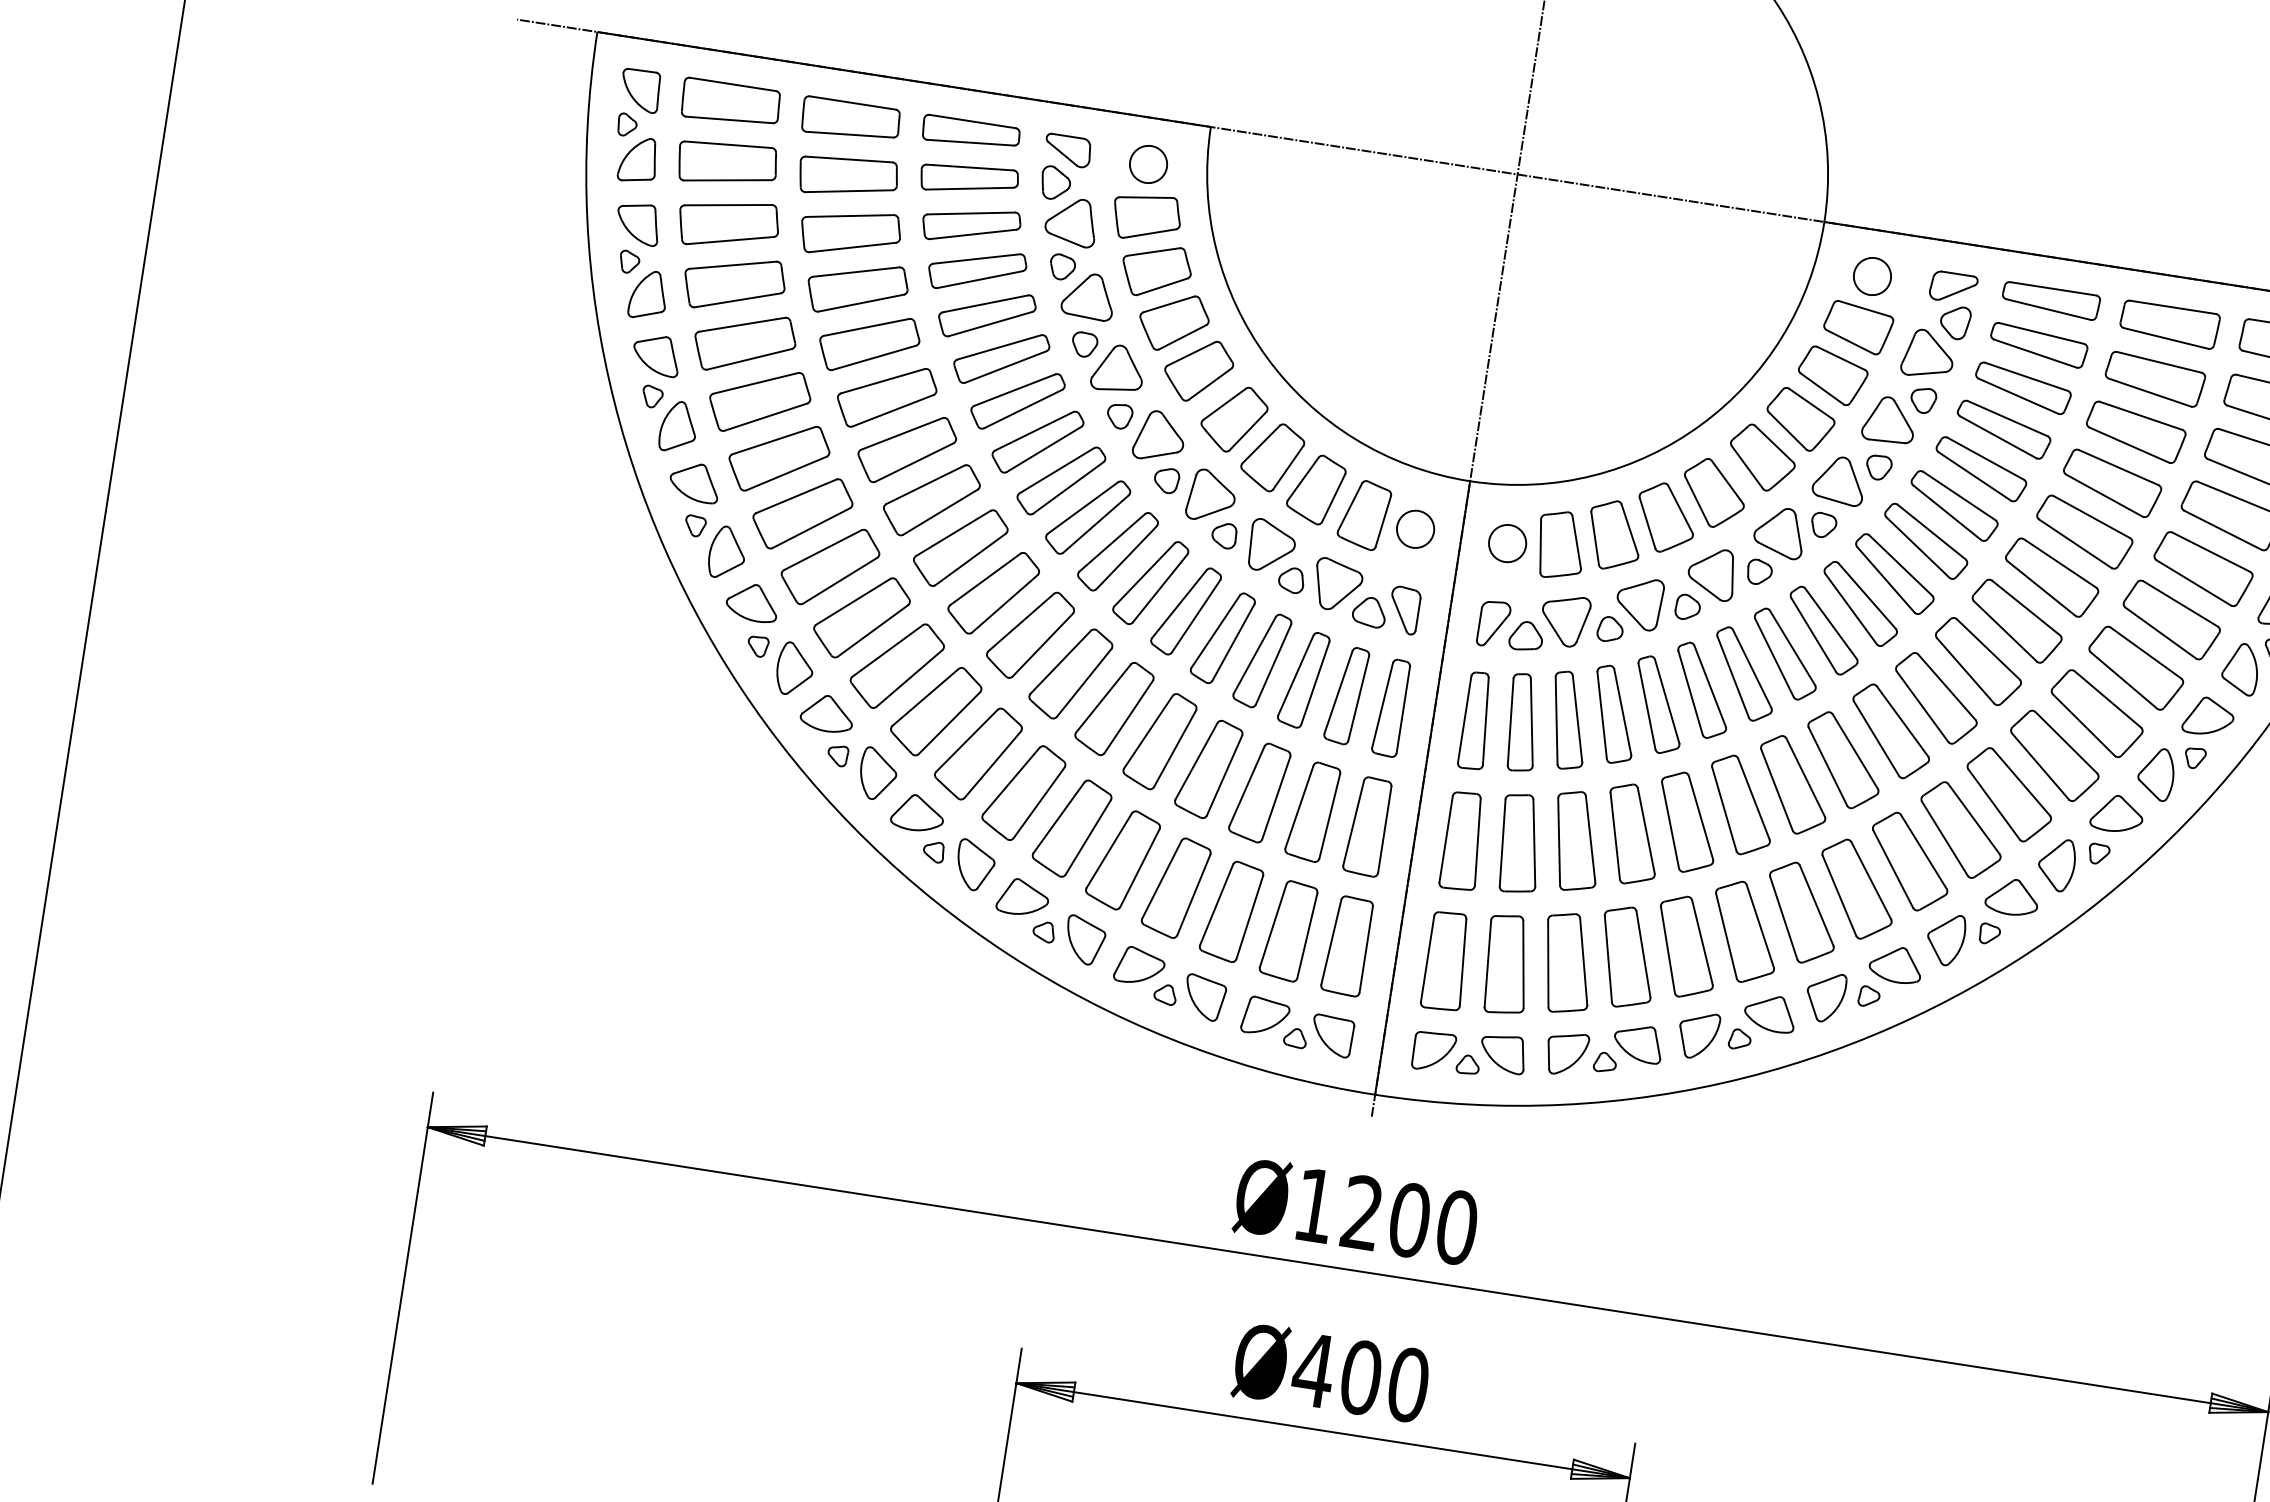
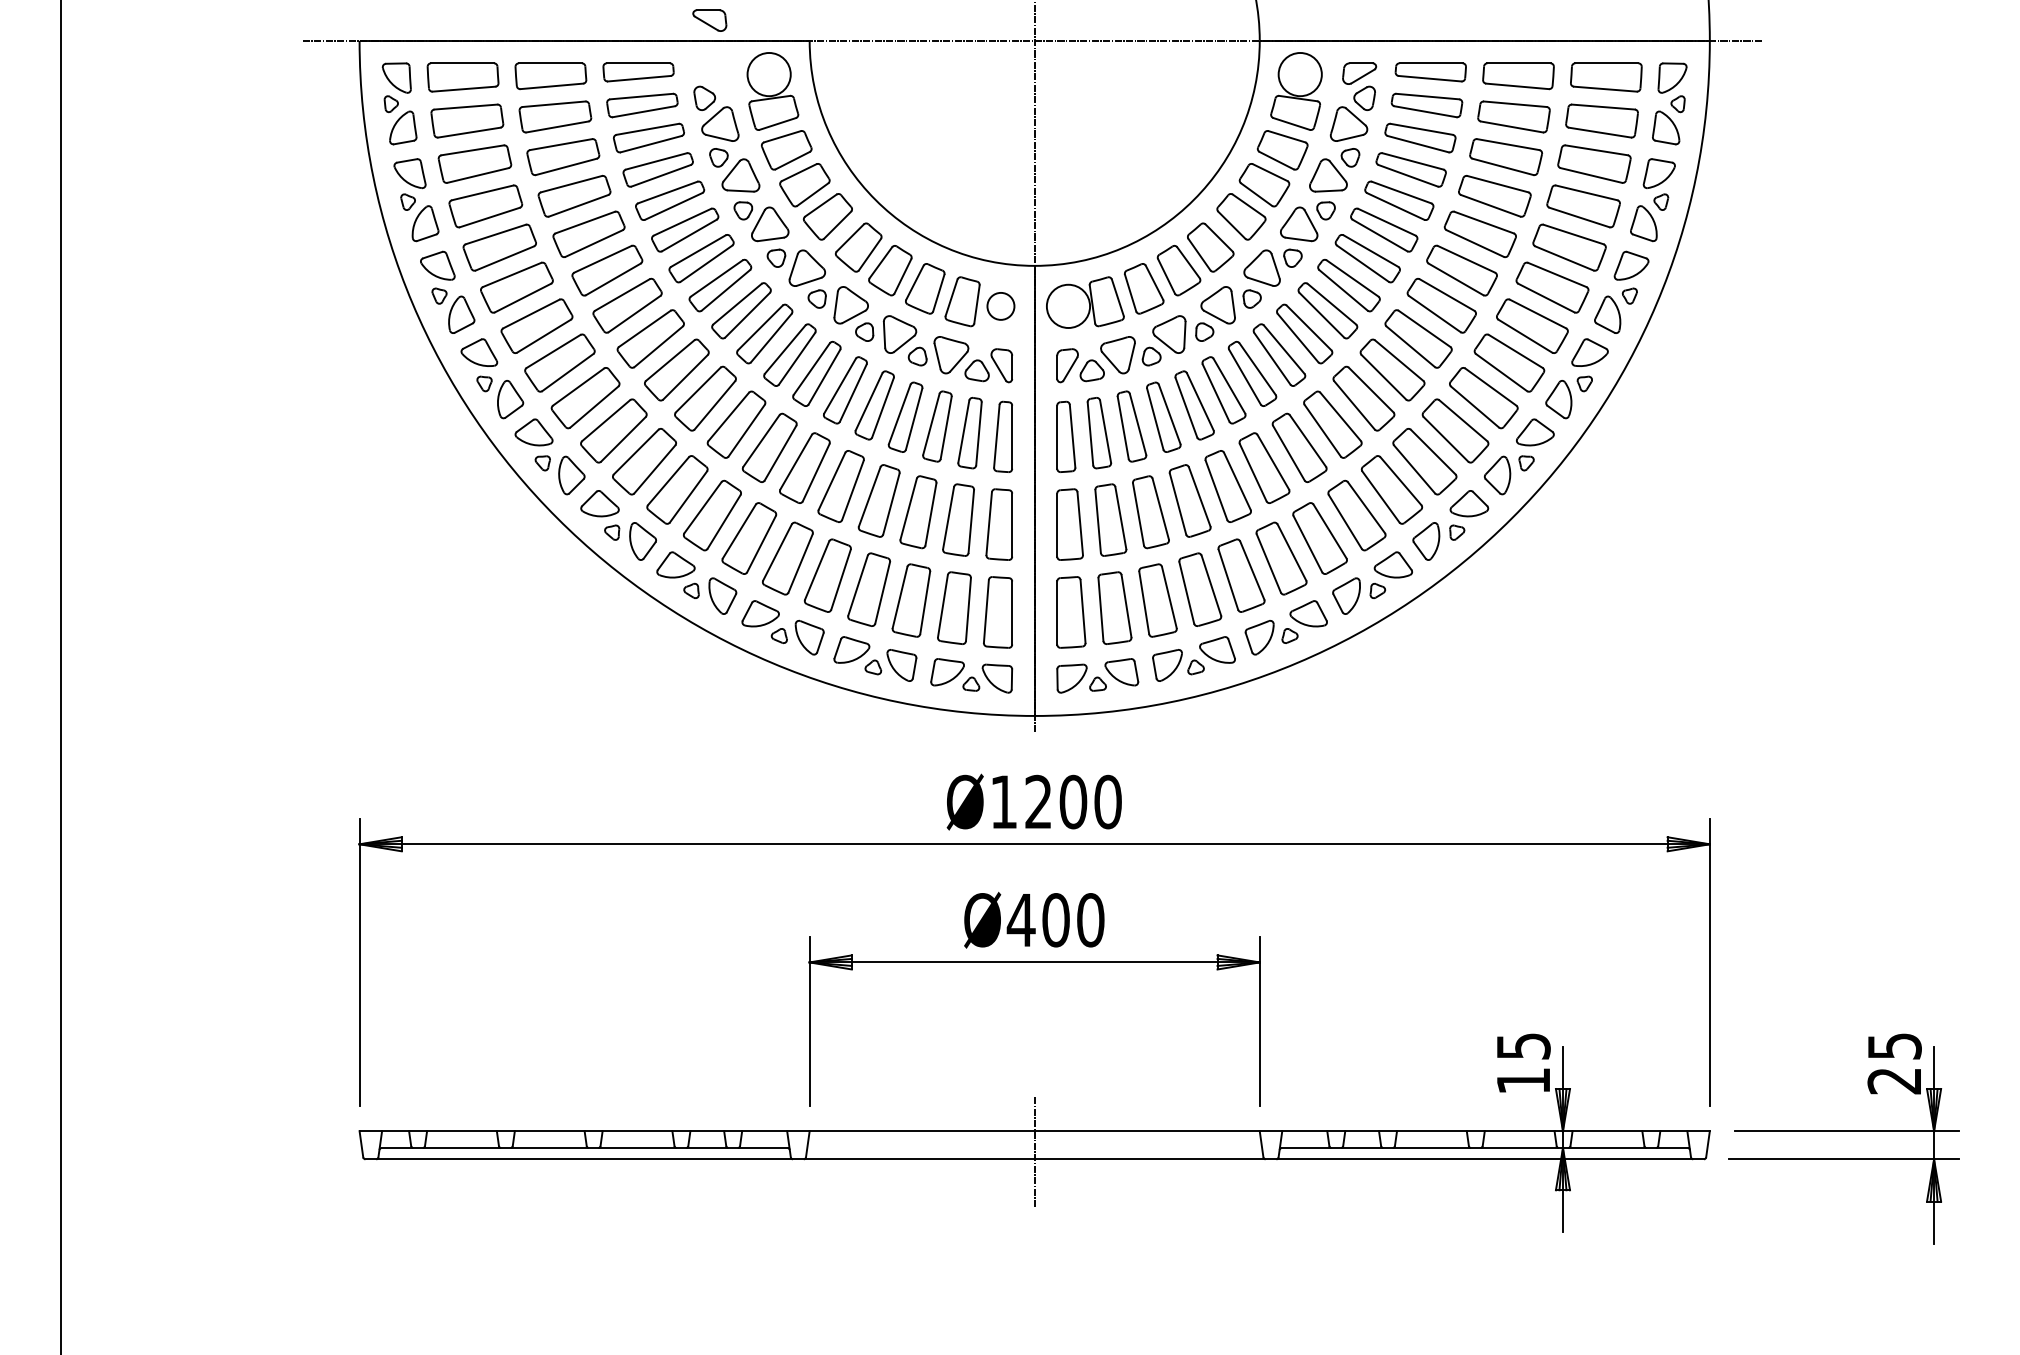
part: (1067, 150) -> (709, 20), moved
circle: (1147, 164) -> (768, 74), size x1.6
circle: (1871, 276) -> (1299, 74), size x1.6
circle: (1506, 542) -> (1067, 305), size x1.6

